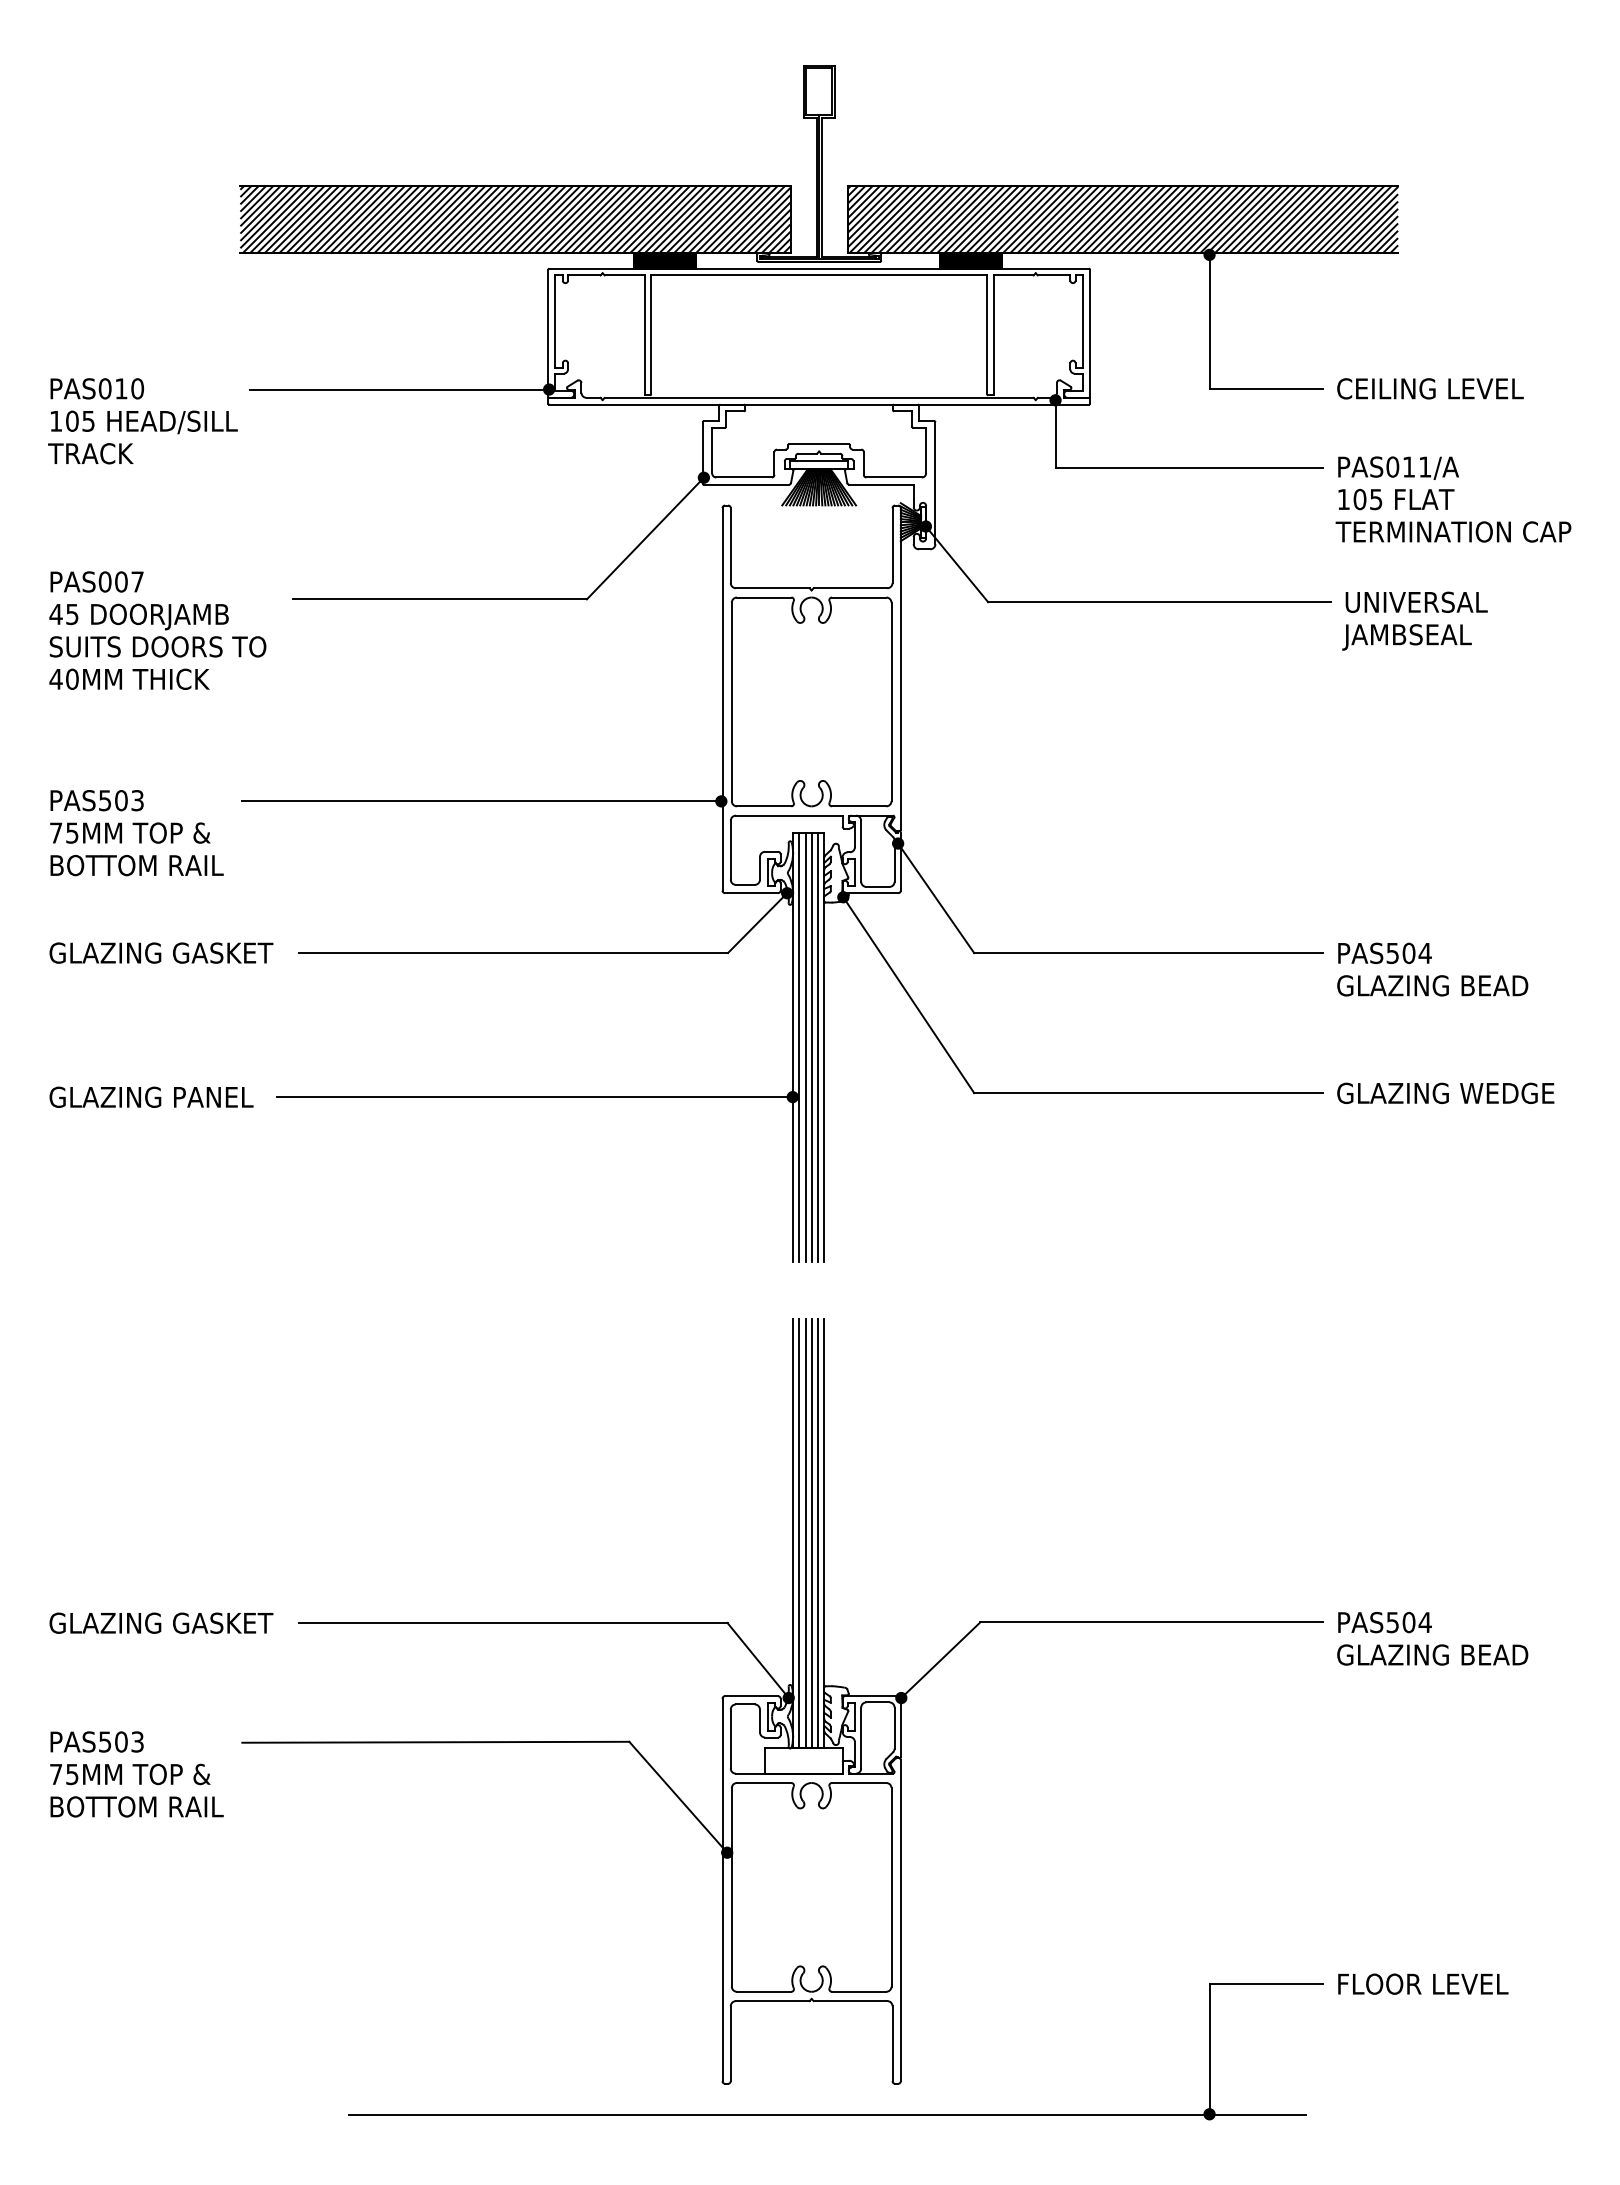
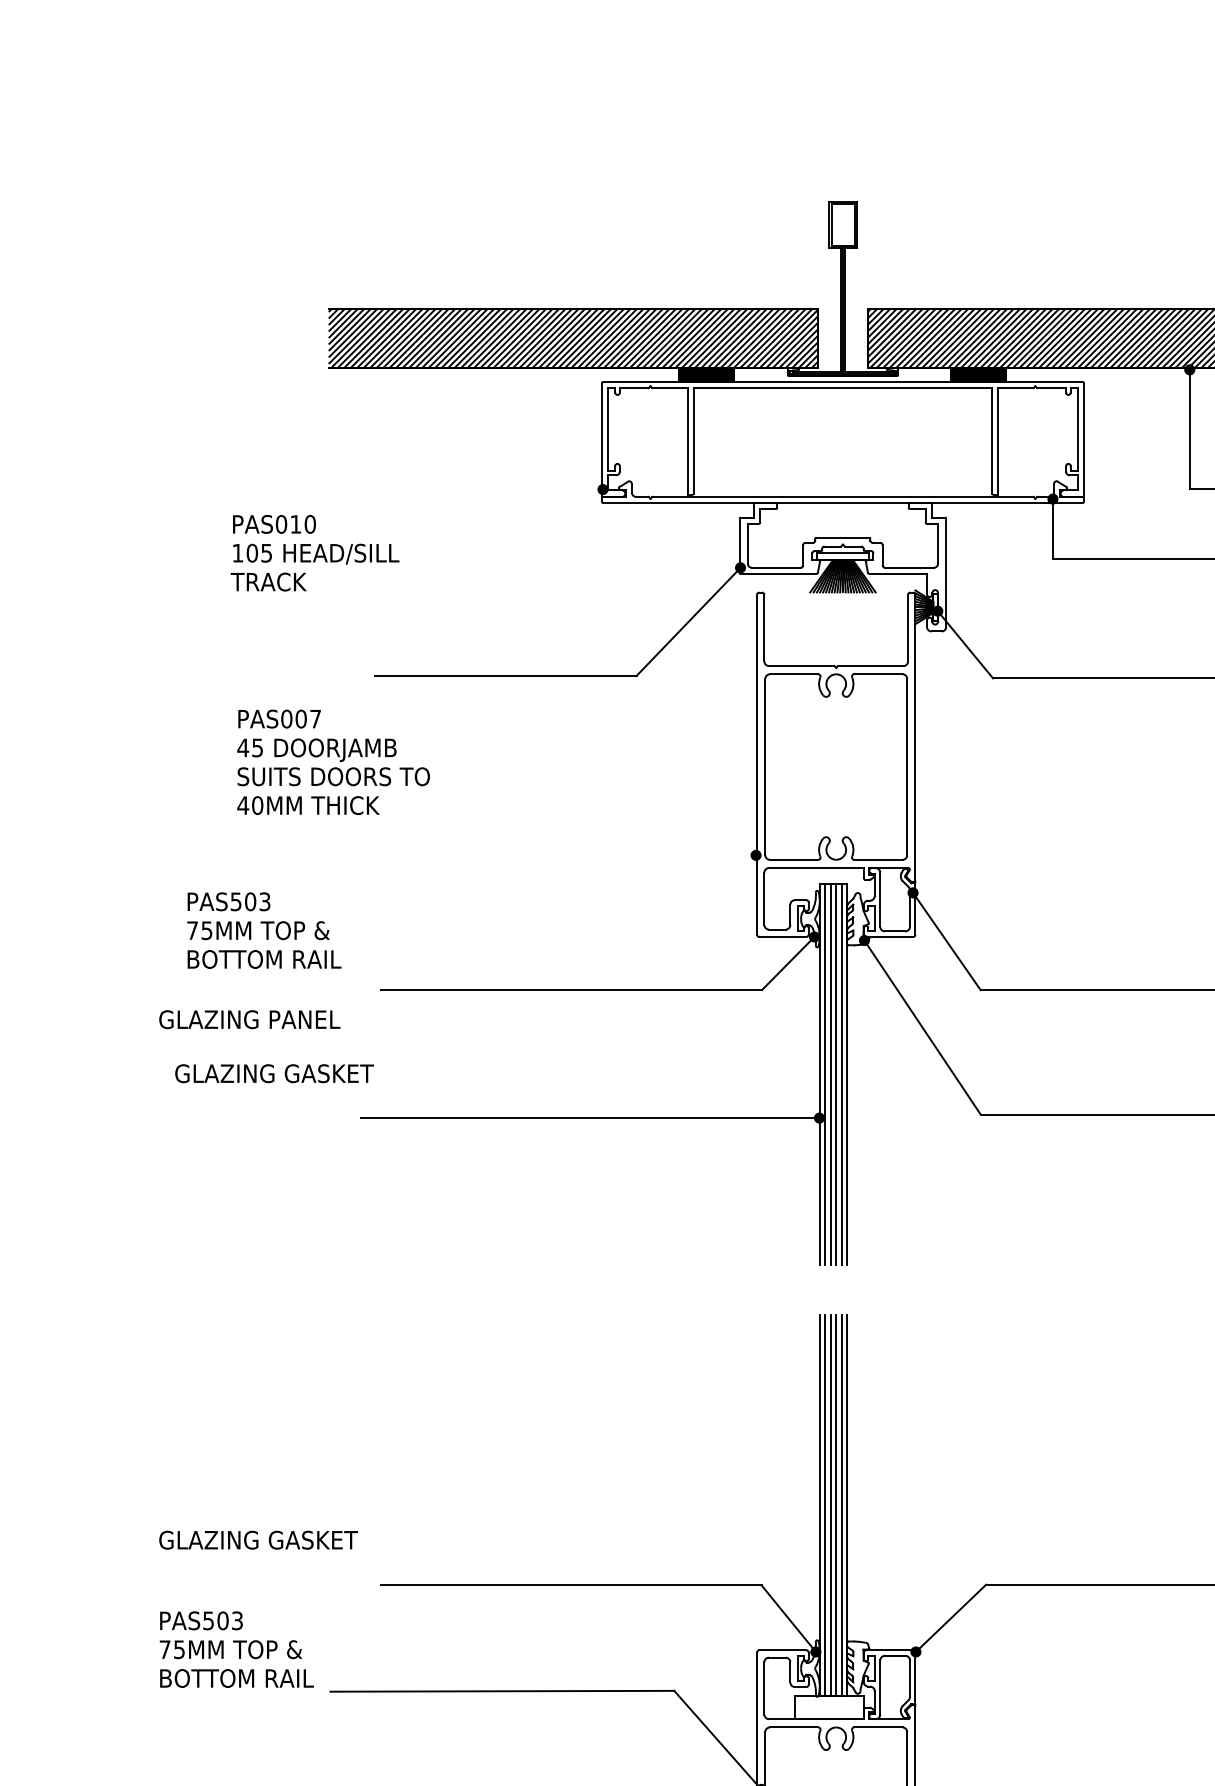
line: (399, 389) -> (470, 489), removed
text: (142, 421) -> (314, 553), moved
text: (157, 630) -> (333, 762), moved
line: (481, 801) -> (542, 855), removed
text: (136, 833) -> (264, 931), moved
text: (161, 952) -> (274, 1073), moved
text: (151, 1096) -> (249, 1018), moved
text: (161, 1622) -> (258, 1539), moved
text: (136, 1774) -> (236, 1649), moved

